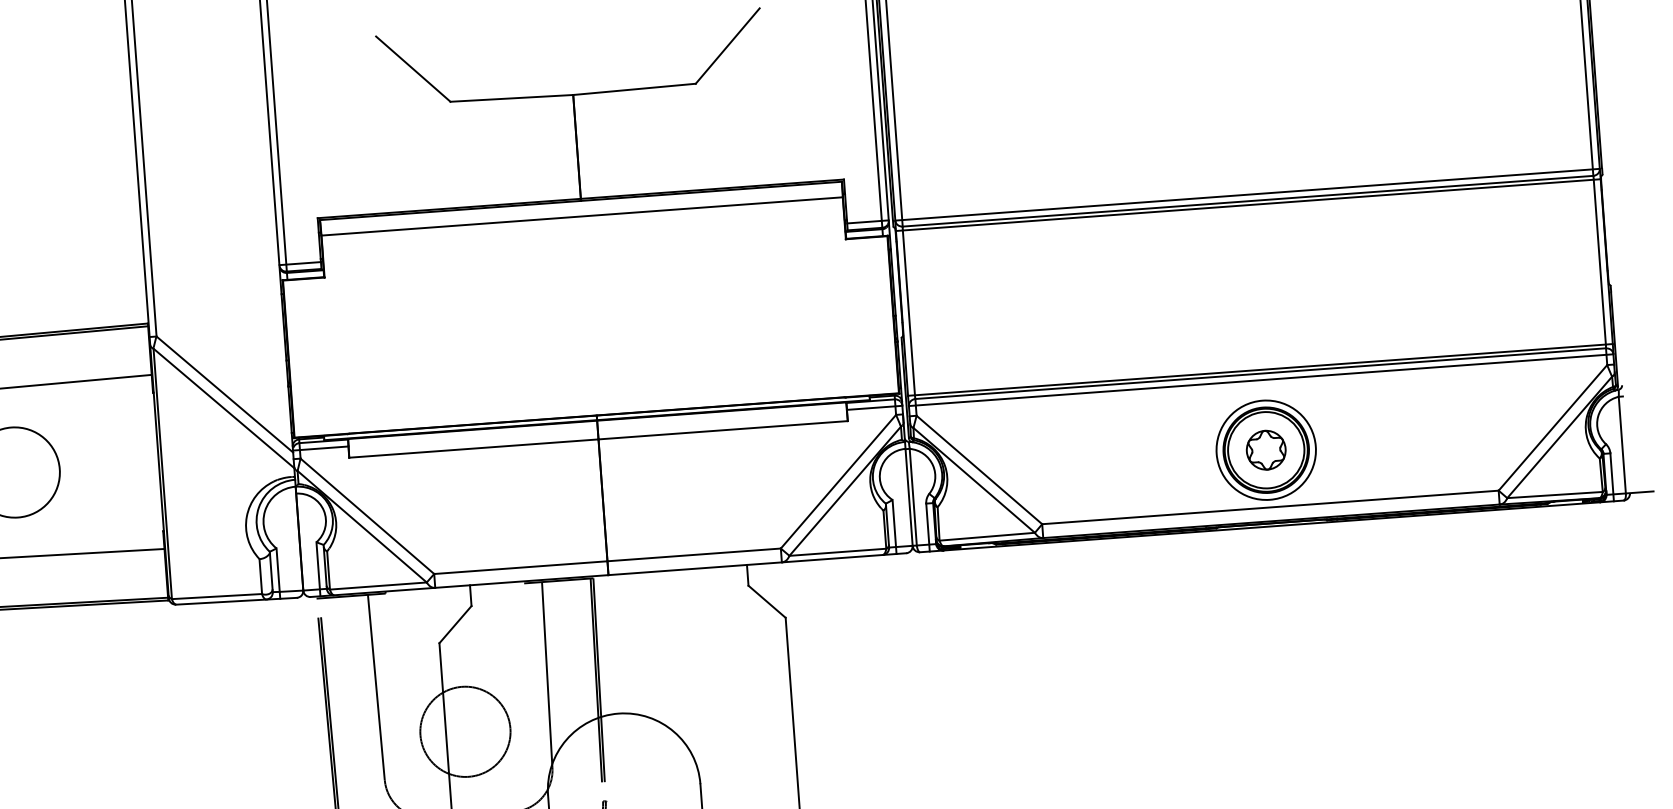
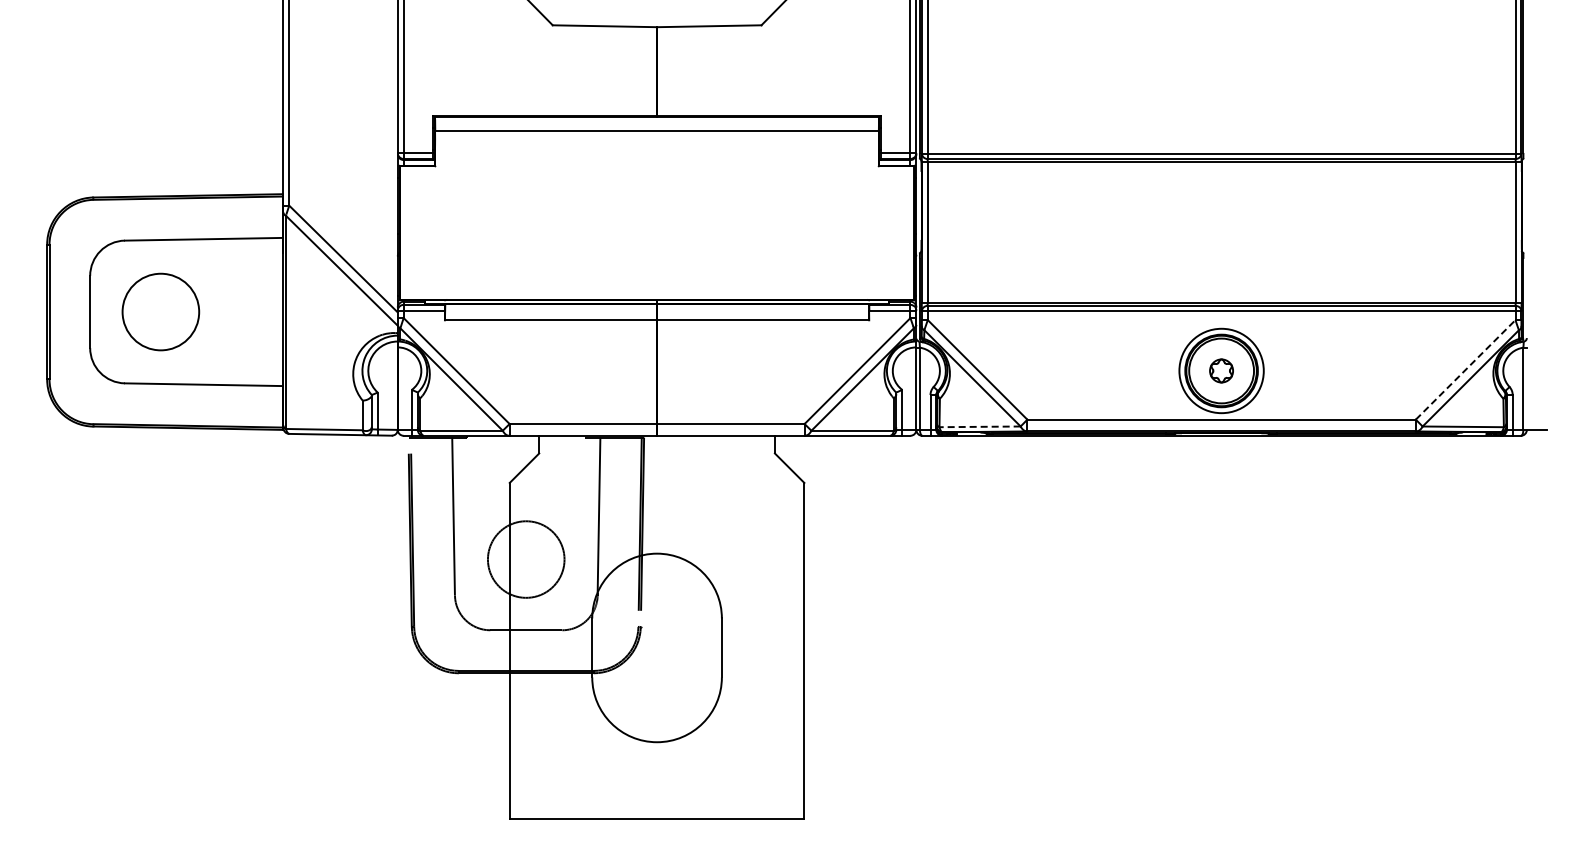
line: (1553, 427) -> (1466, 369), solid -> dashed
part: (1266, 449) -> (1221, 370), size x0.7
line: (987, 536) -> (980, 426), solid -> dashed

